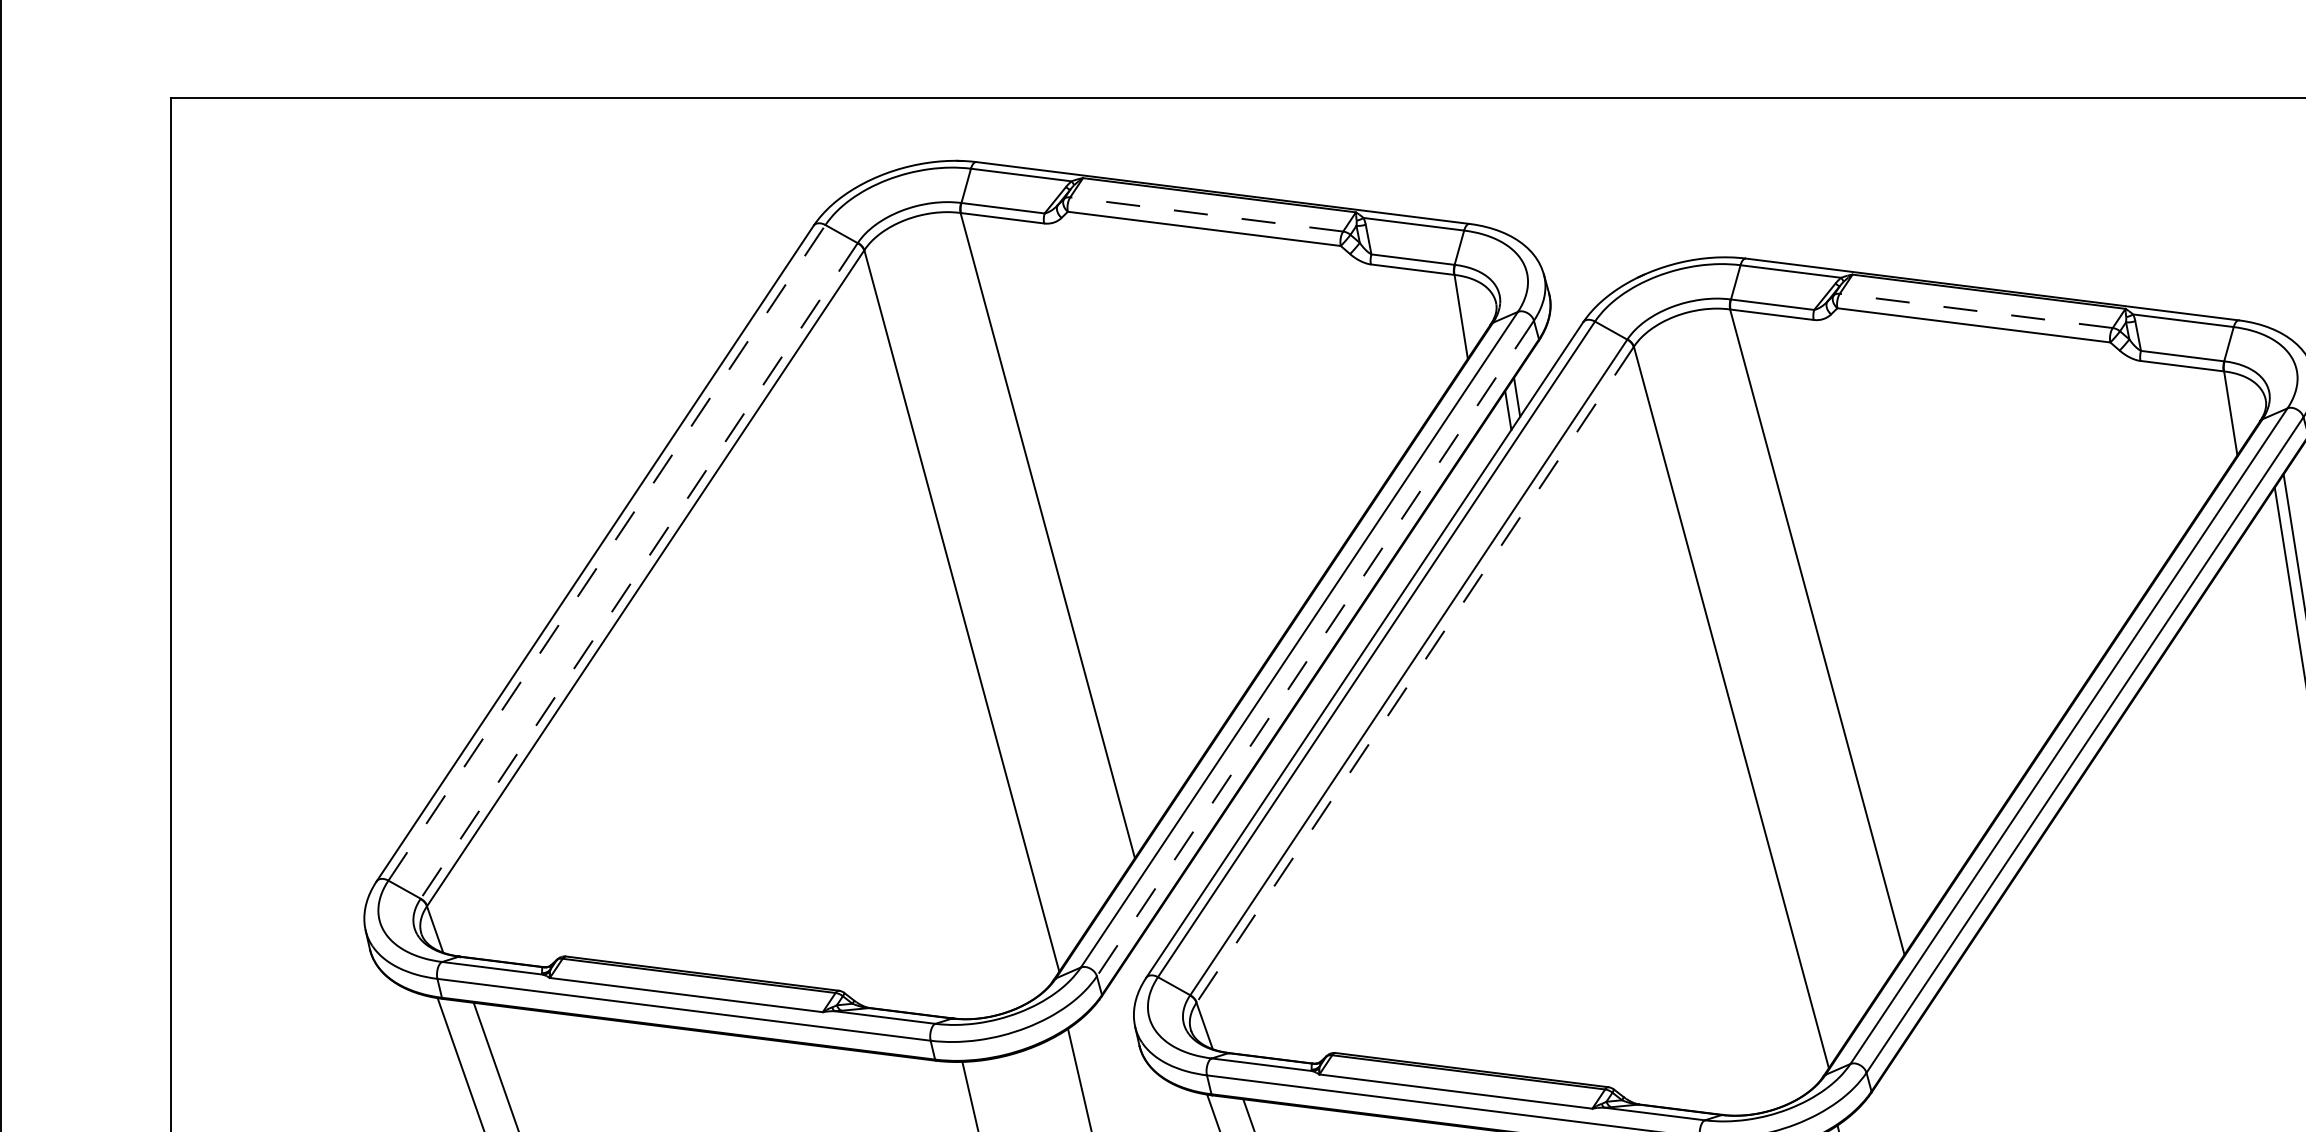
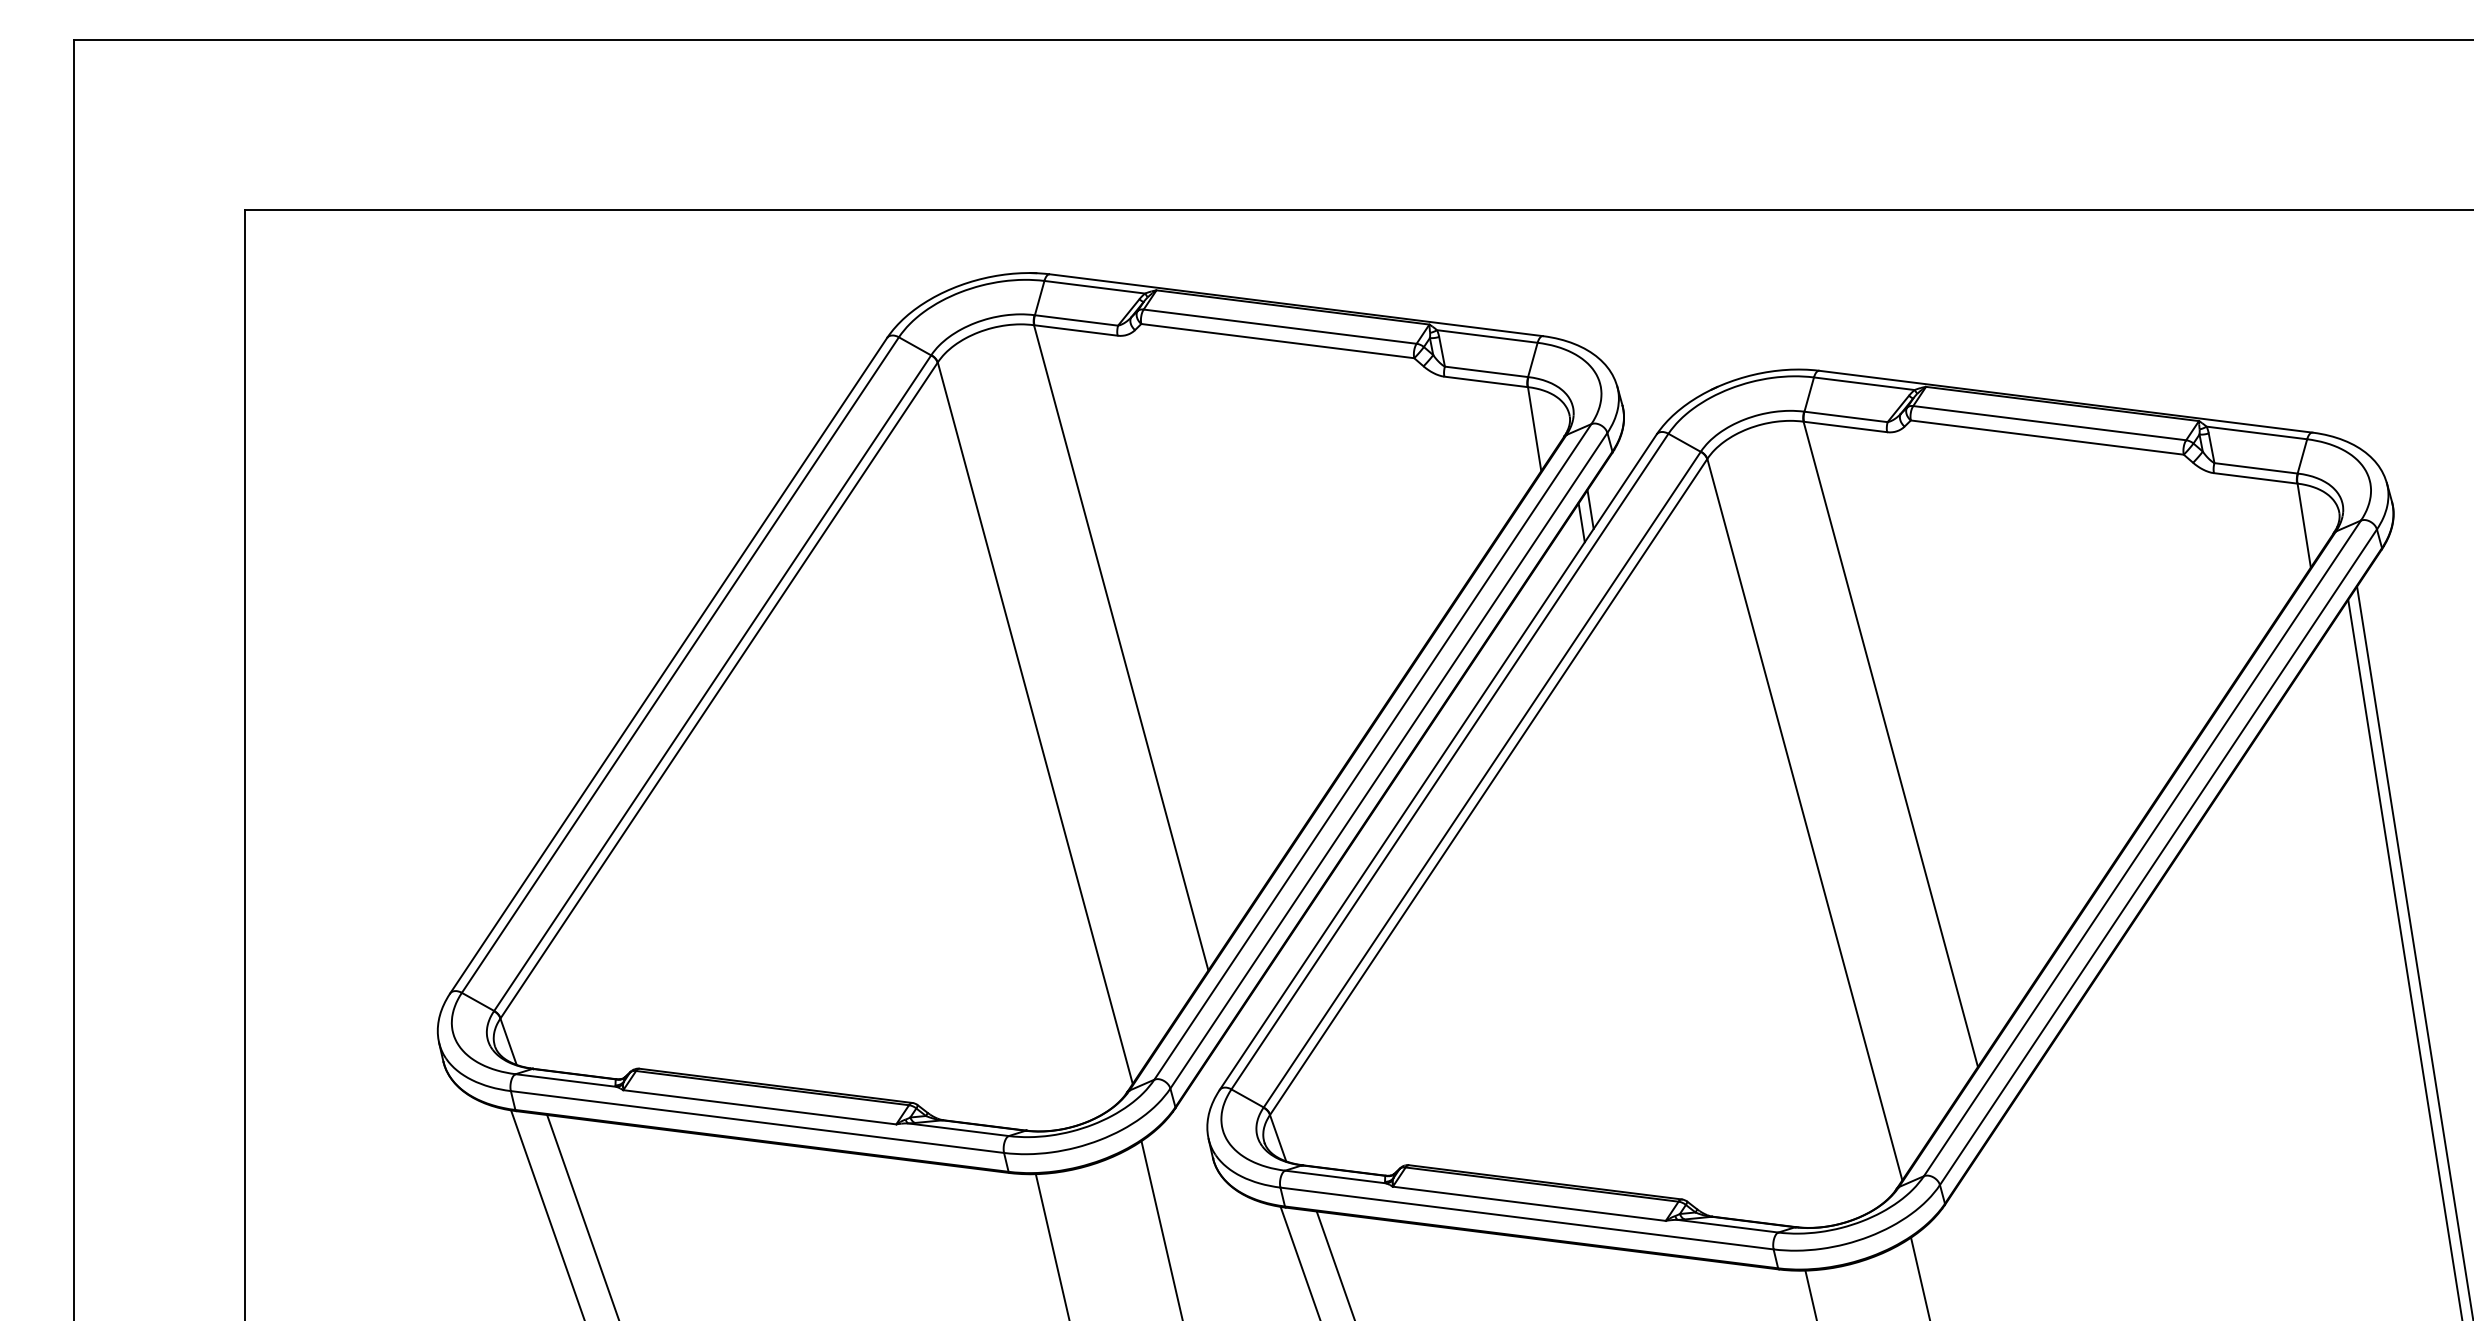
line: (1207, 214) -> (1280, 326), dashed -> solid
line: (1976, 311) -> (2049, 423), dashed -> solid
line: (607, 553) -> (680, 665), dashed -> solid
line: (639, 571) -> (712, 683), dashed -> solid
line: (1315, 648) -> (1388, 760), dashed -> solid
line: (1415, 675) -> (1488, 787), dashed -> solid

